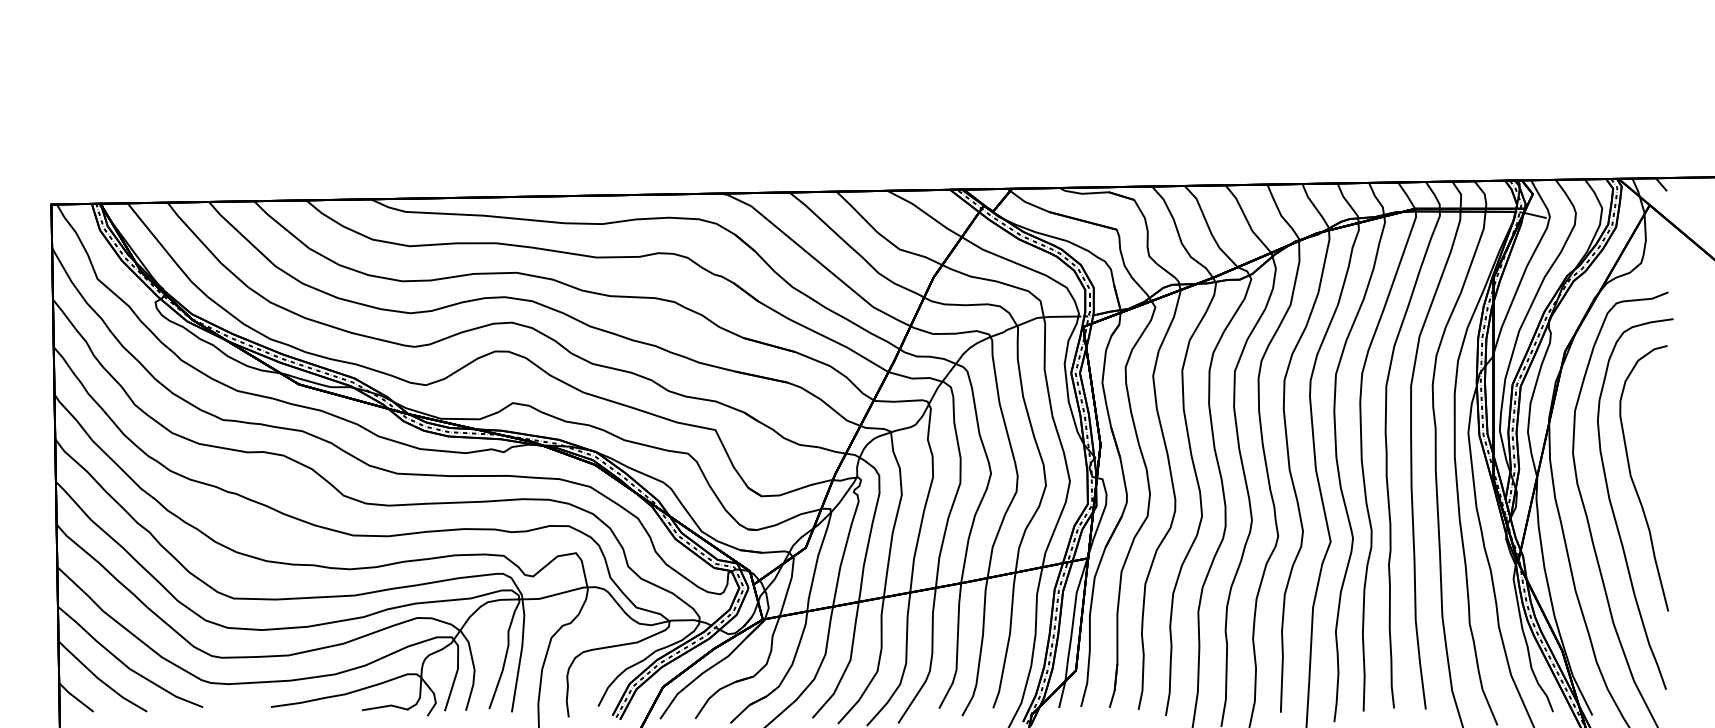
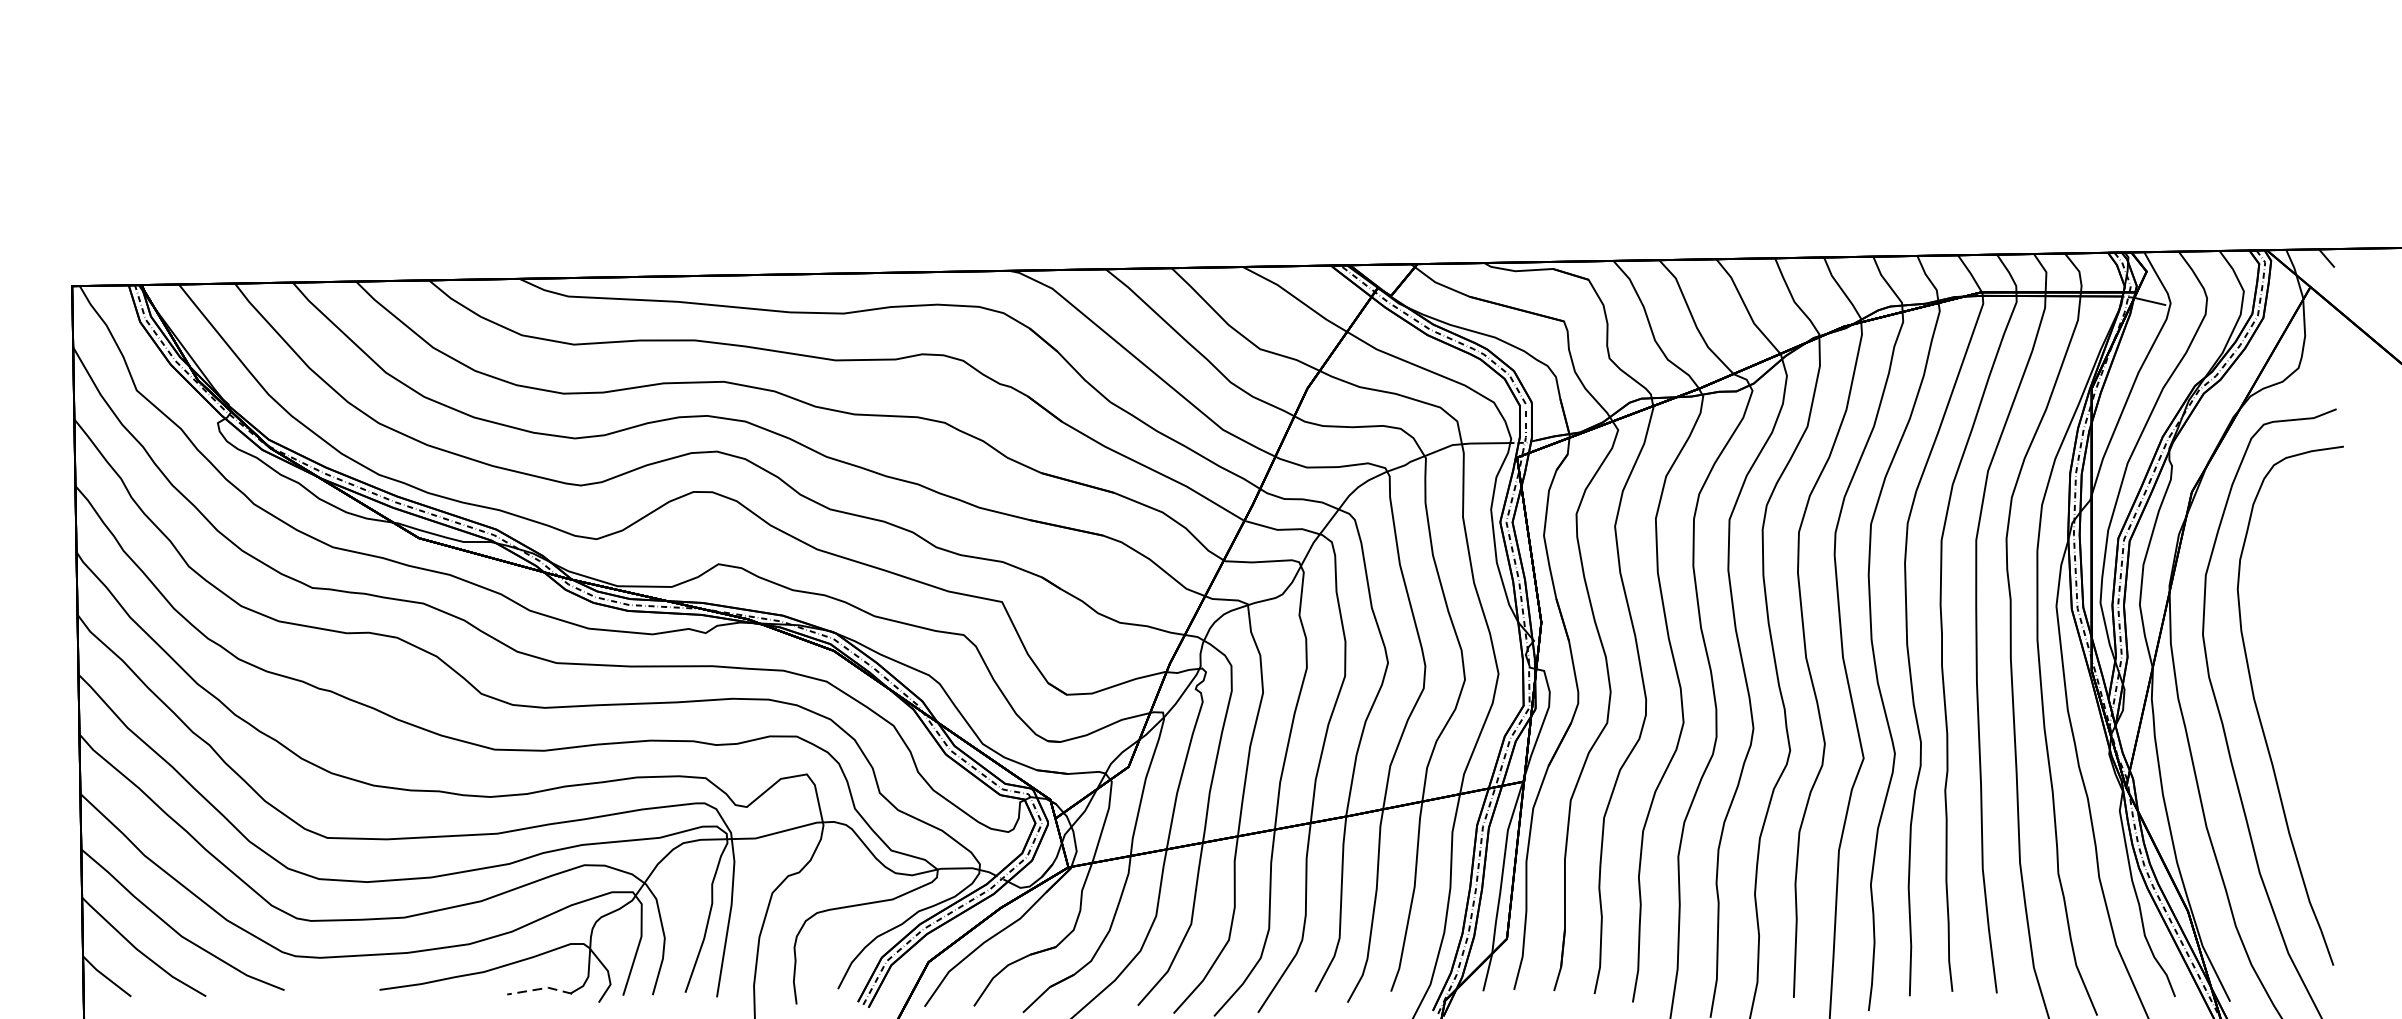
curve: (1634, 482) -> (2289, 675), removed
line: (385, 706) -> (540, 989), solid -> dashed

